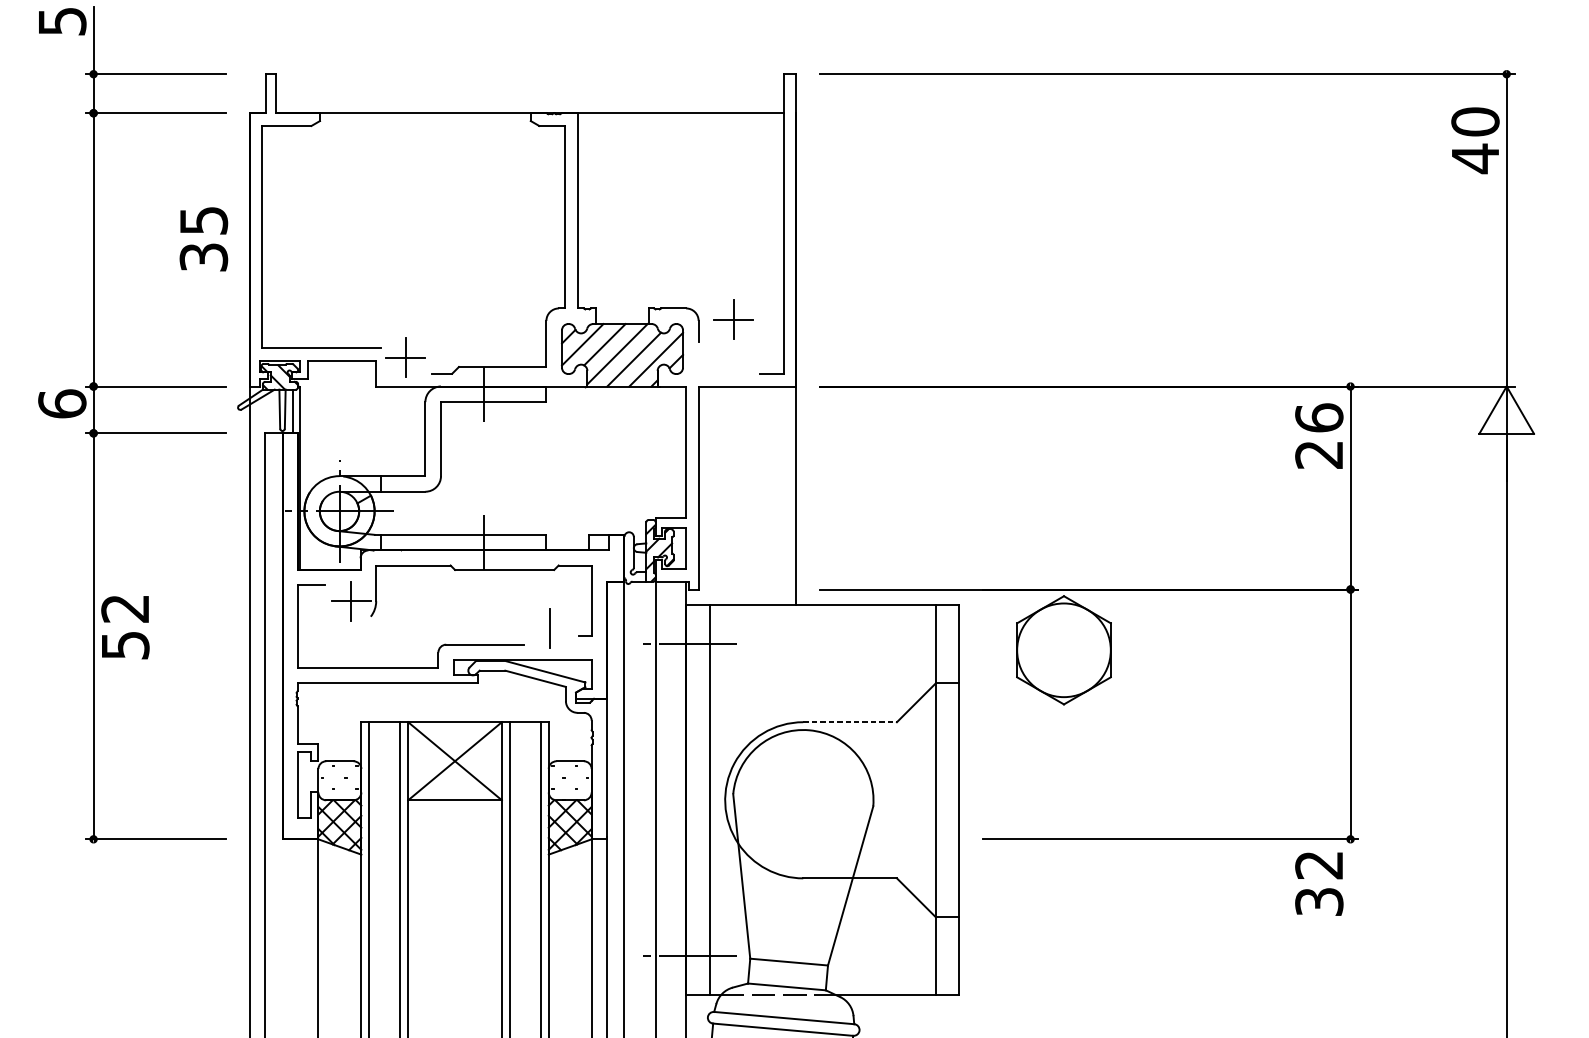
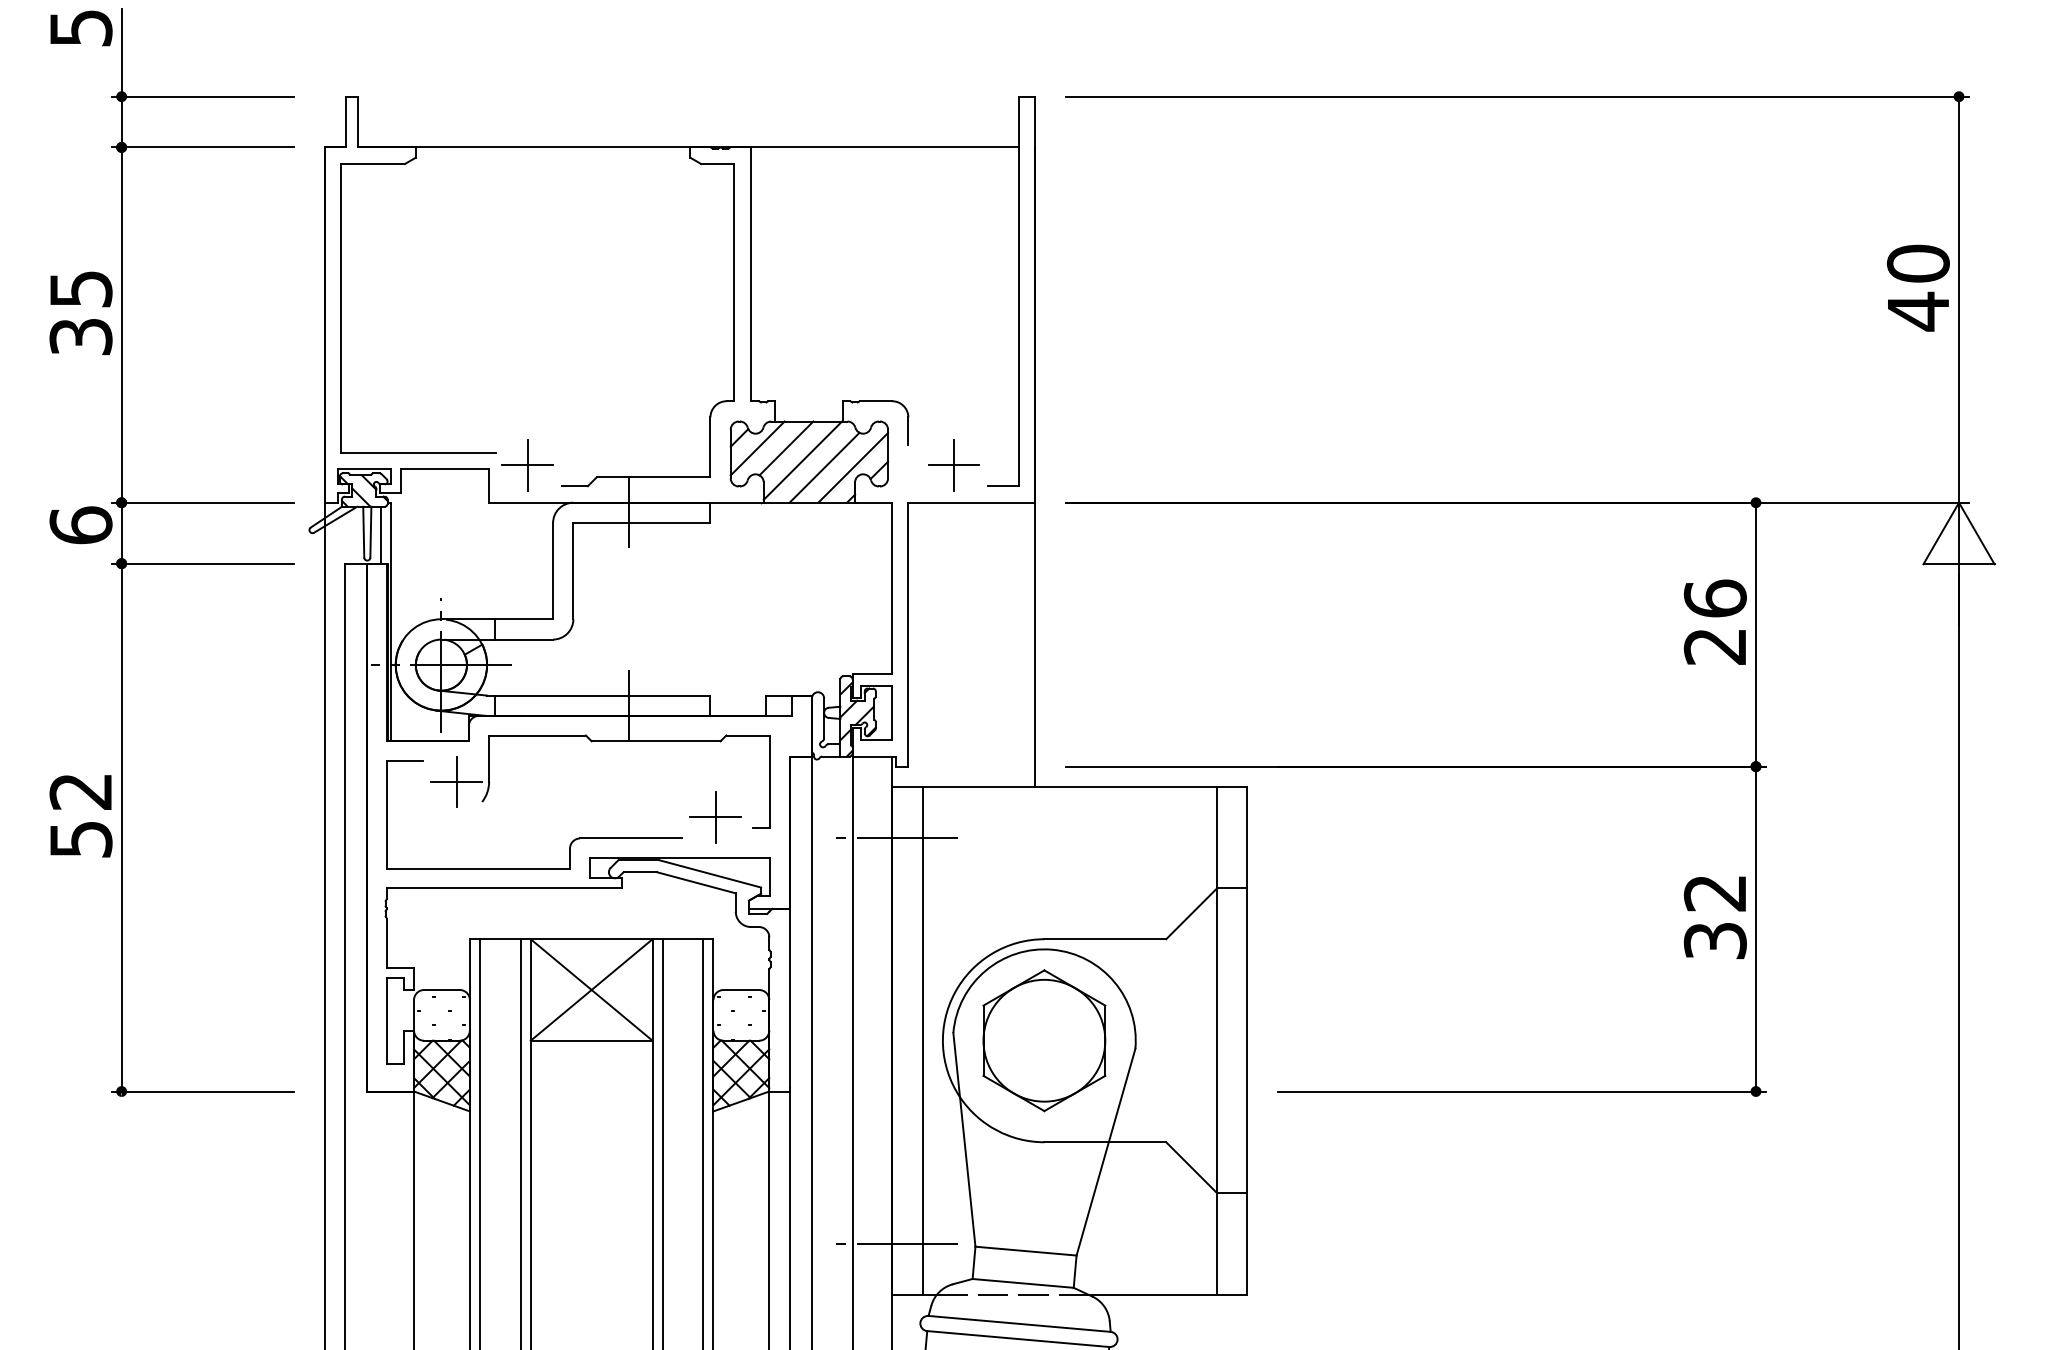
text: (1475, 140) -> (1918, 287), moved
text: (203, 238) -> (80, 312), moved
part: (733, 320) -> (953, 465), moved
text: (1318, 435) -> (1714, 621), moved
text: (124, 627) -> (80, 816), moved
line: (550, 628) -> (715, 817), added
part: (1064, 650) -> (1044, 1040), moved
line: (850, 722) -> (1105, 939), dashed -> solid
text: (1318, 883) -> (1714, 917), moved

